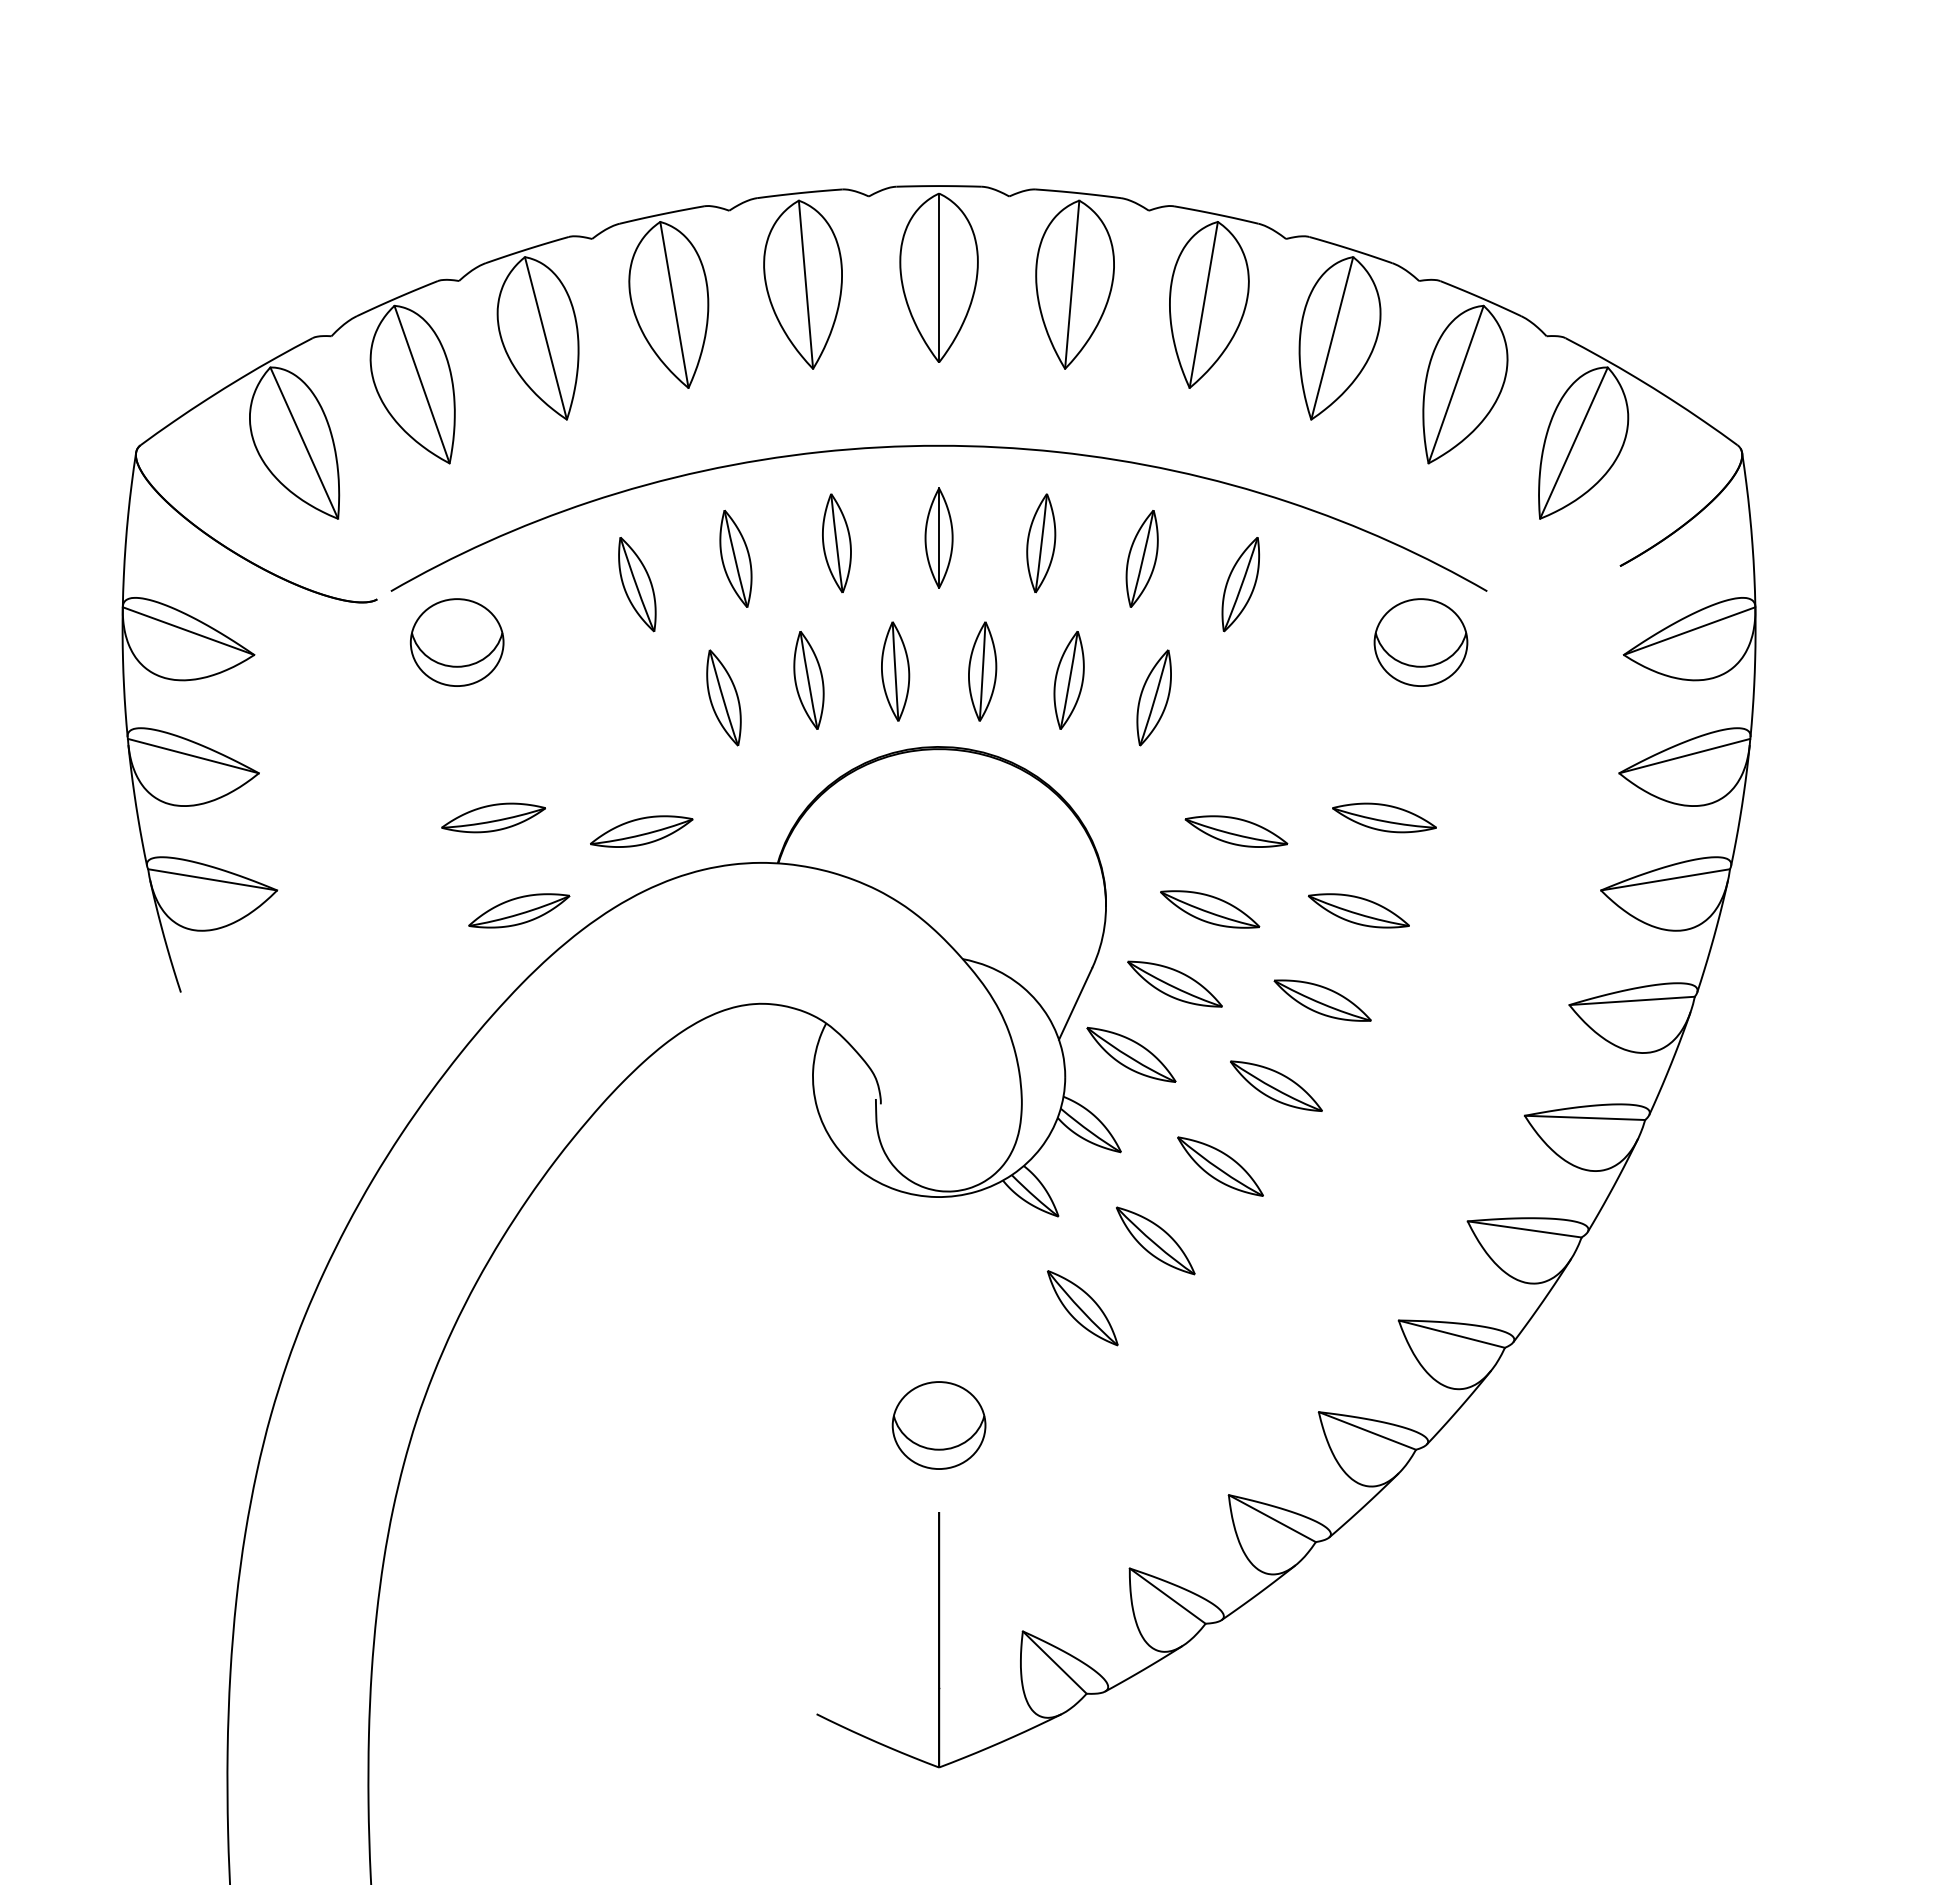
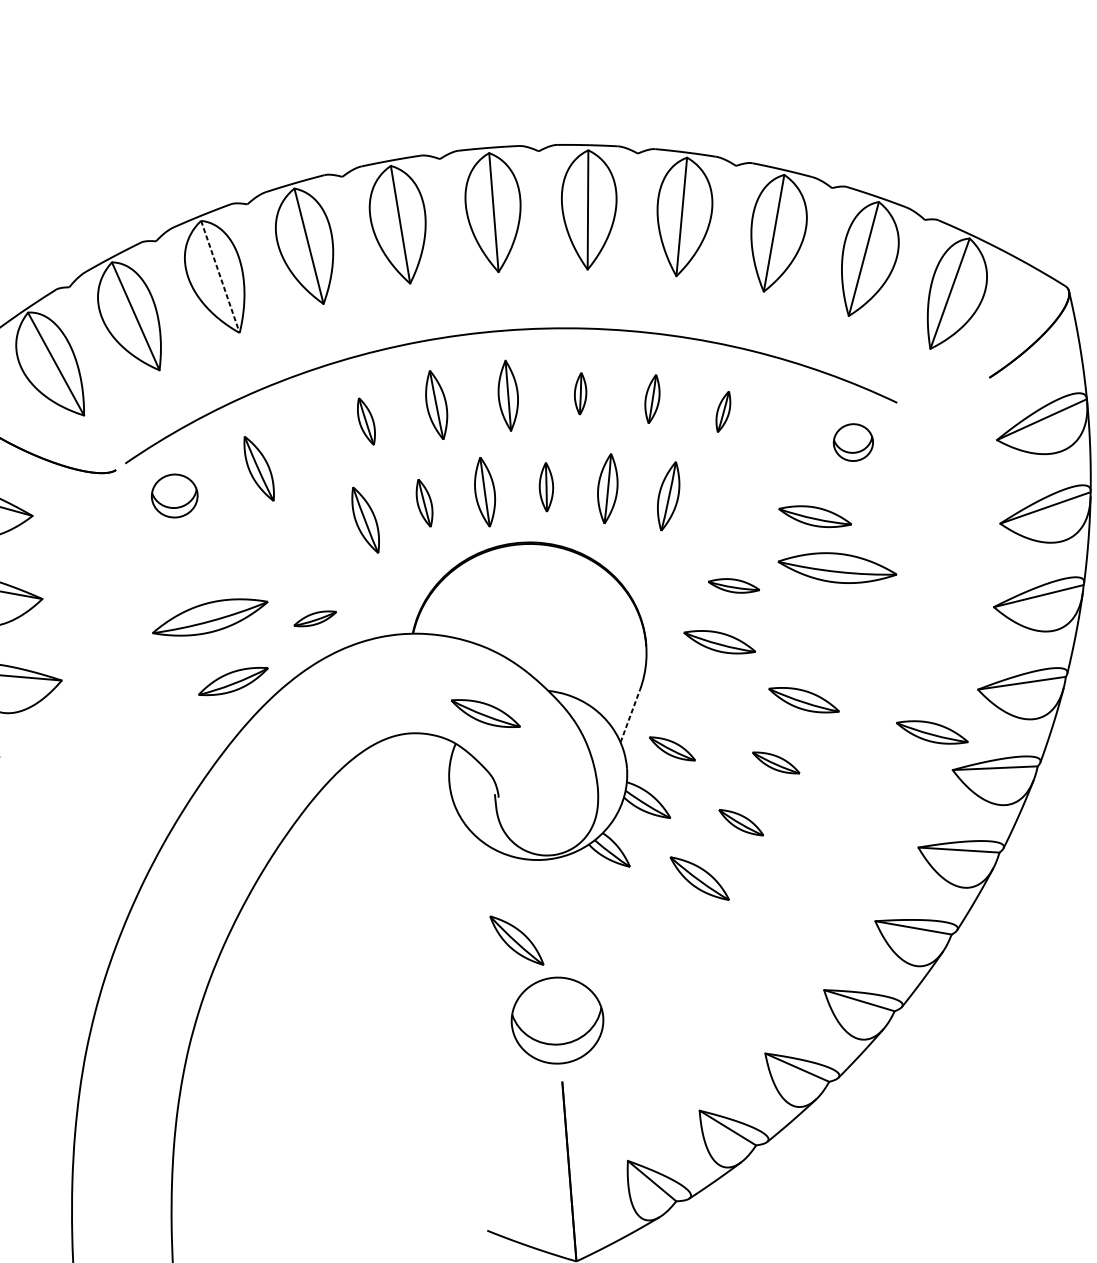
line: (545, 338) -> (220, 277), solid -> dashed
part: (1041, 543) -> (580, 393), size x0.6
part: (735, 558) -> (366, 421), size x0.7
part: (1141, 558) -> (651, 398), size x0.7
part: (637, 584) -> (259, 468), moved
part: (1240, 584) -> (723, 411), size x0.6
part: (456, 642) -> (174, 496), size x0.7
part: (1420, 642) -> (853, 442), size x0.6
part: (982, 671) -> (546, 487), size x0.7
part: (808, 680) -> (424, 503), size x0.7
part: (493, 817) -> (210, 617), size x1.6
part: (1384, 817) -> (837, 567), size x1.6
part: (641, 831) -> (315, 618), size x0.6
part: (1236, 831) -> (733, 585), size x0.7
part: (1358, 910) -> (814, 516), moved
part: (1174, 983) -> (485, 713), moved
line: (1075, 1003) -> (630, 715), solid -> dashed
part: (1131, 1054) -> (672, 748), size x0.7
part: (1500, 1060) -> (932, 732), added
part: (1276, 1085) -> (776, 762), size x0.7
part: (1220, 1166) -> (741, 822), size x0.7
part: (1082, 1308) -> (516, 940), moved
part: (938, 1425) -> (557, 1020), size x1.4

